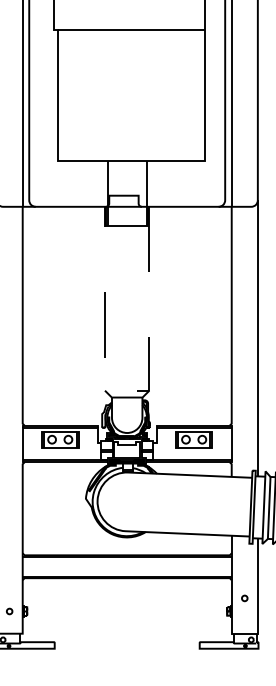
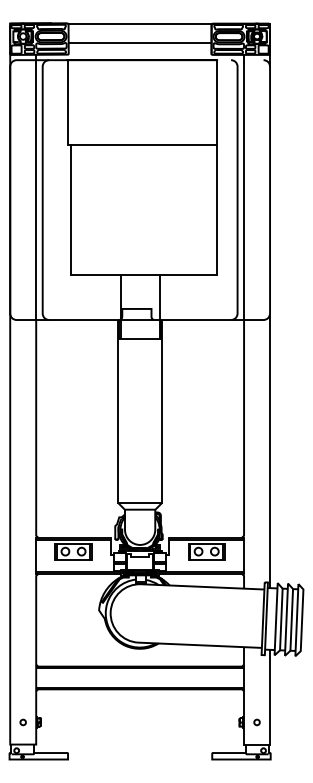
line: (126, 390) -> (139, 502), dashed -> solid
circle: (244, 598) -> (256, 722), moved

